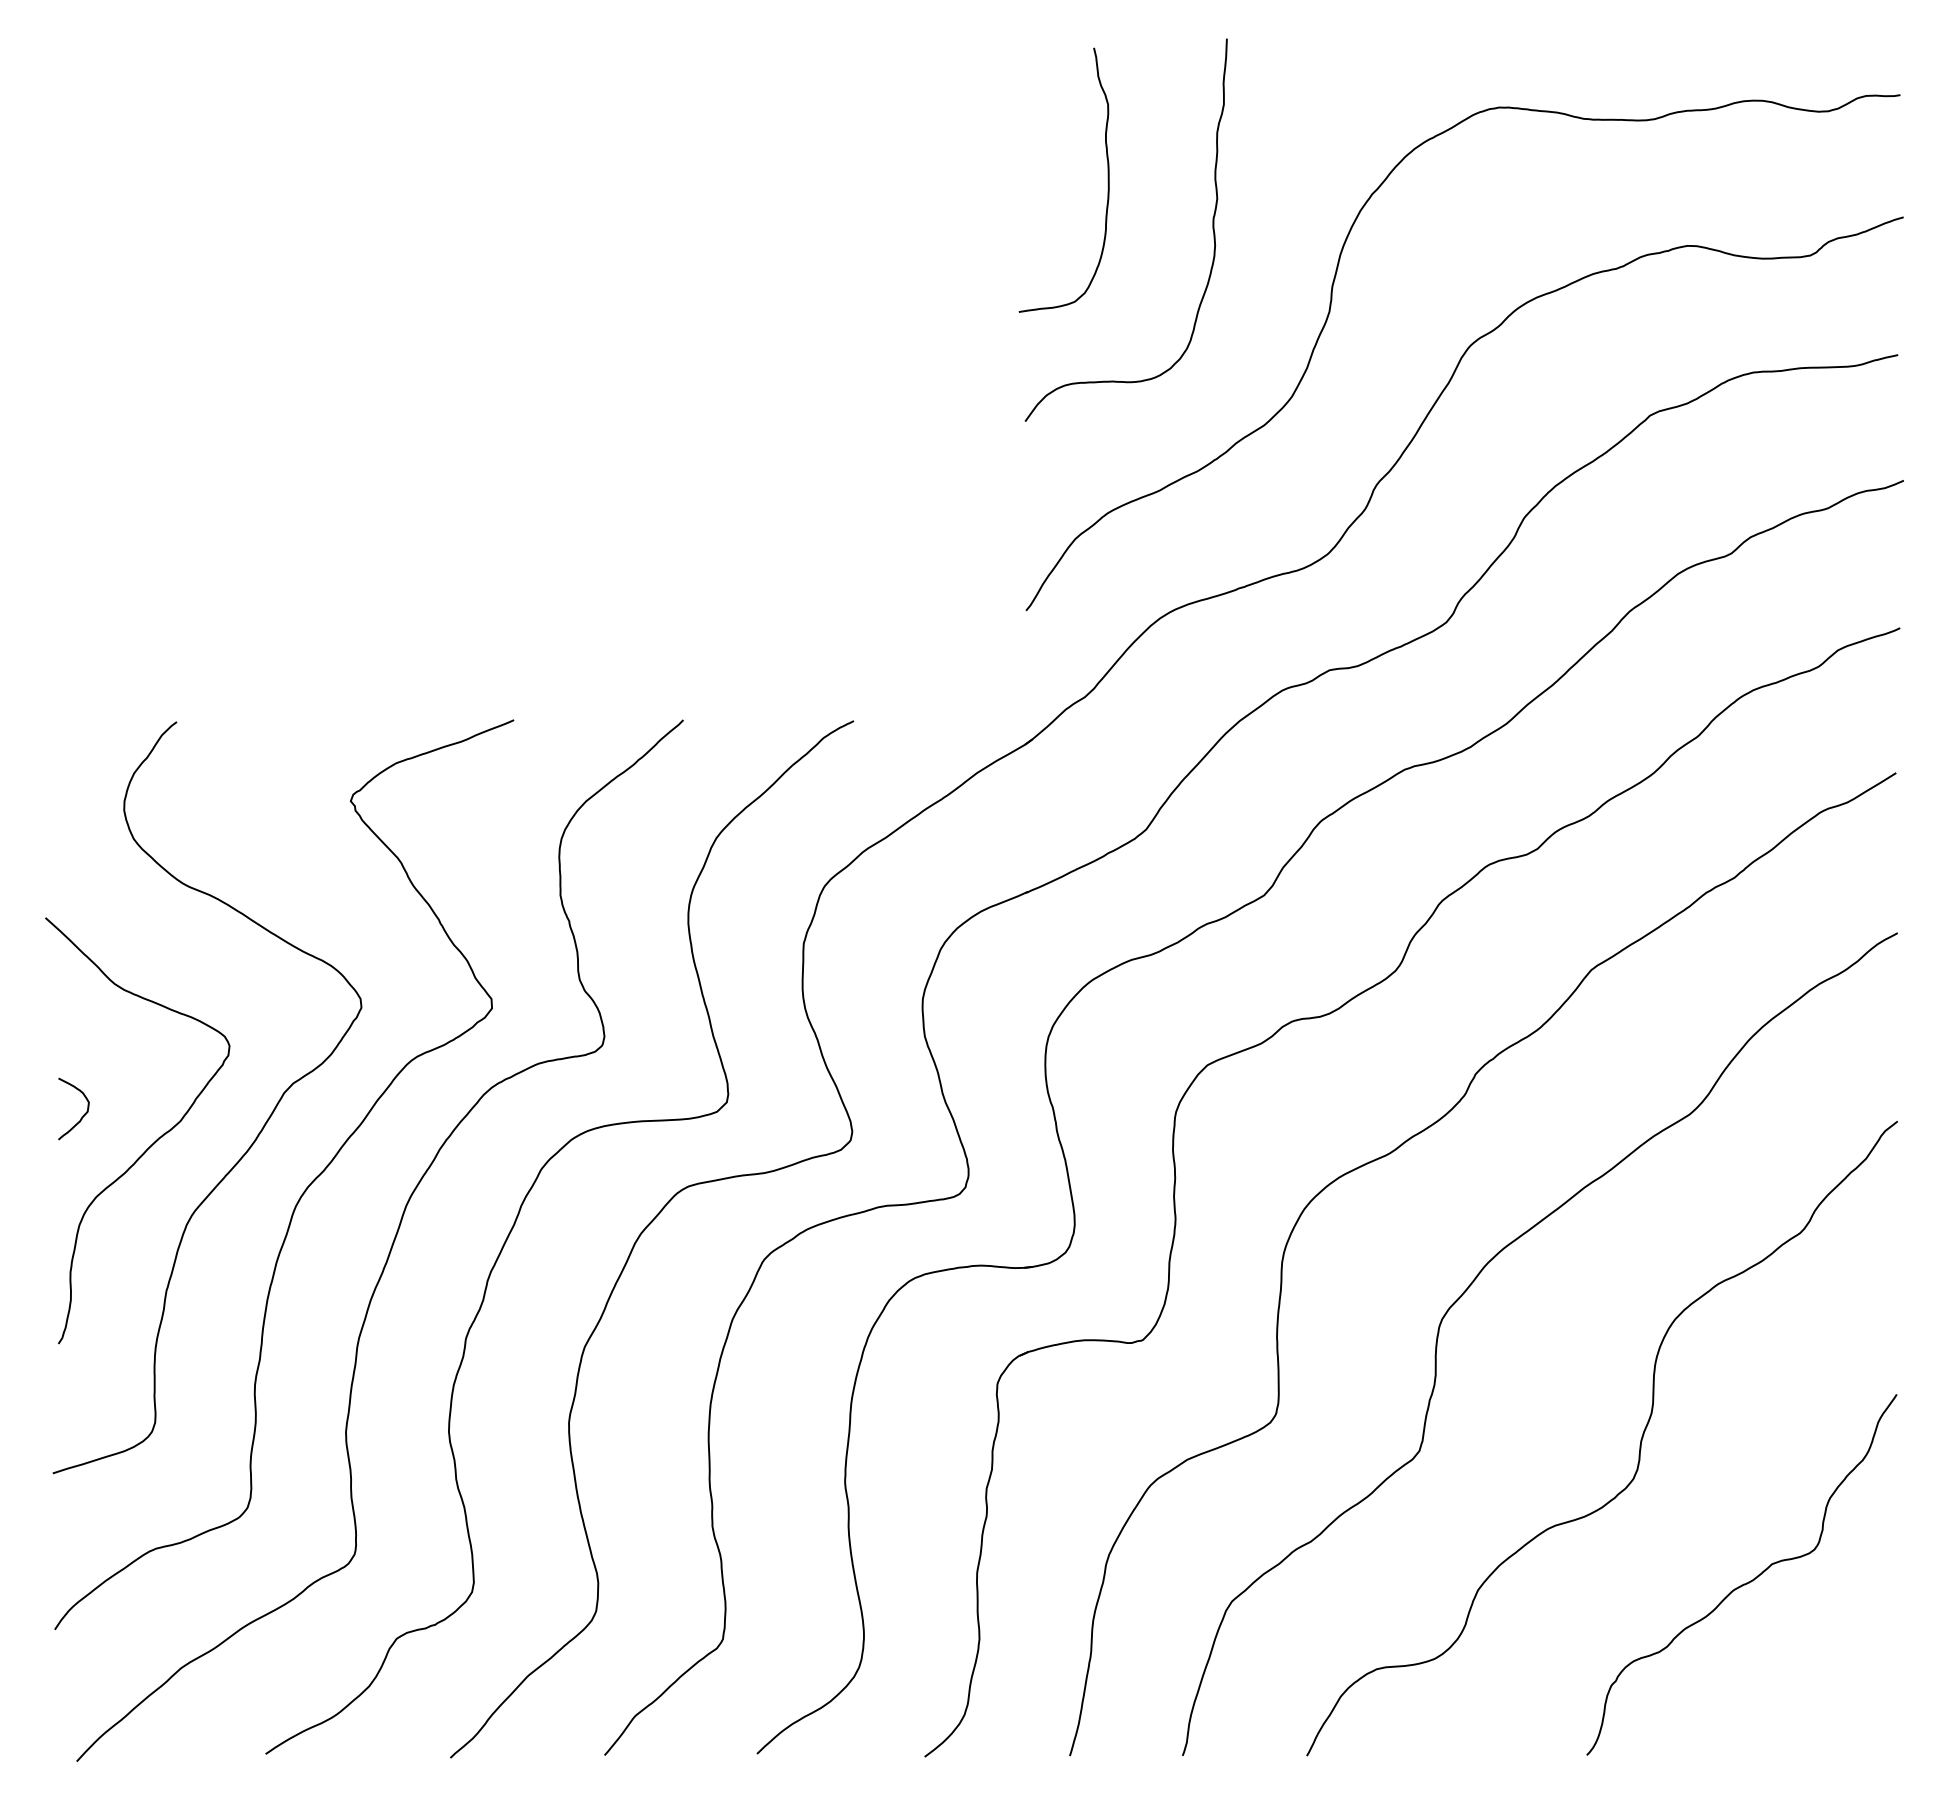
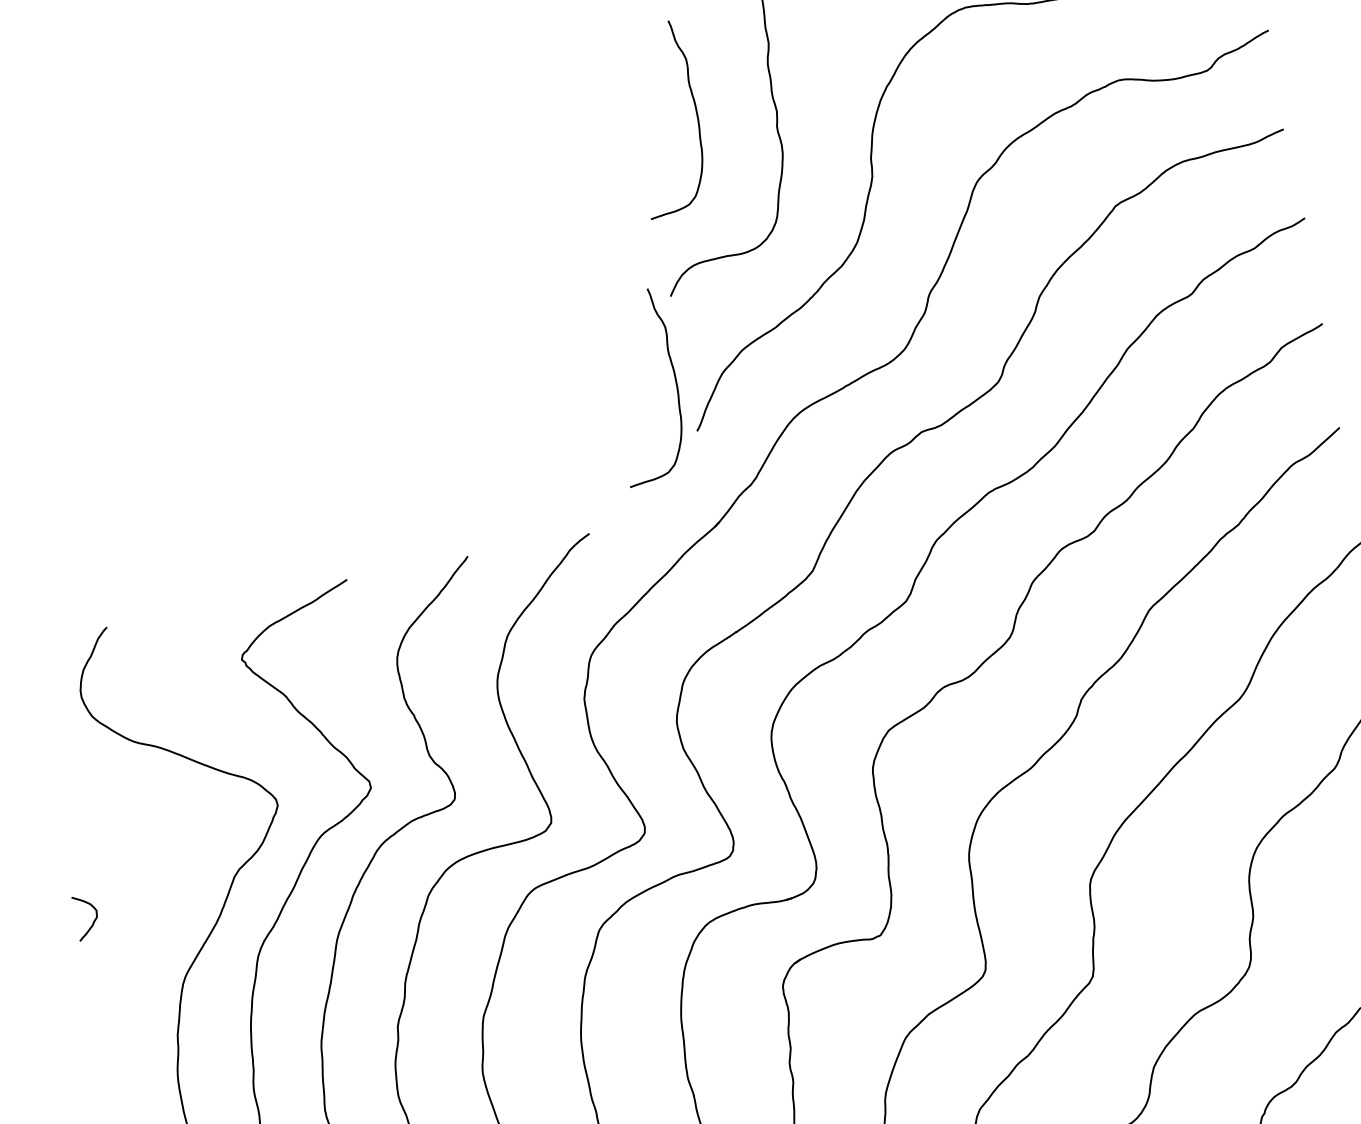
curve: (1009, 536) -> (675, 380), added
curve: (151, 1144) -> (146, 931), removed

